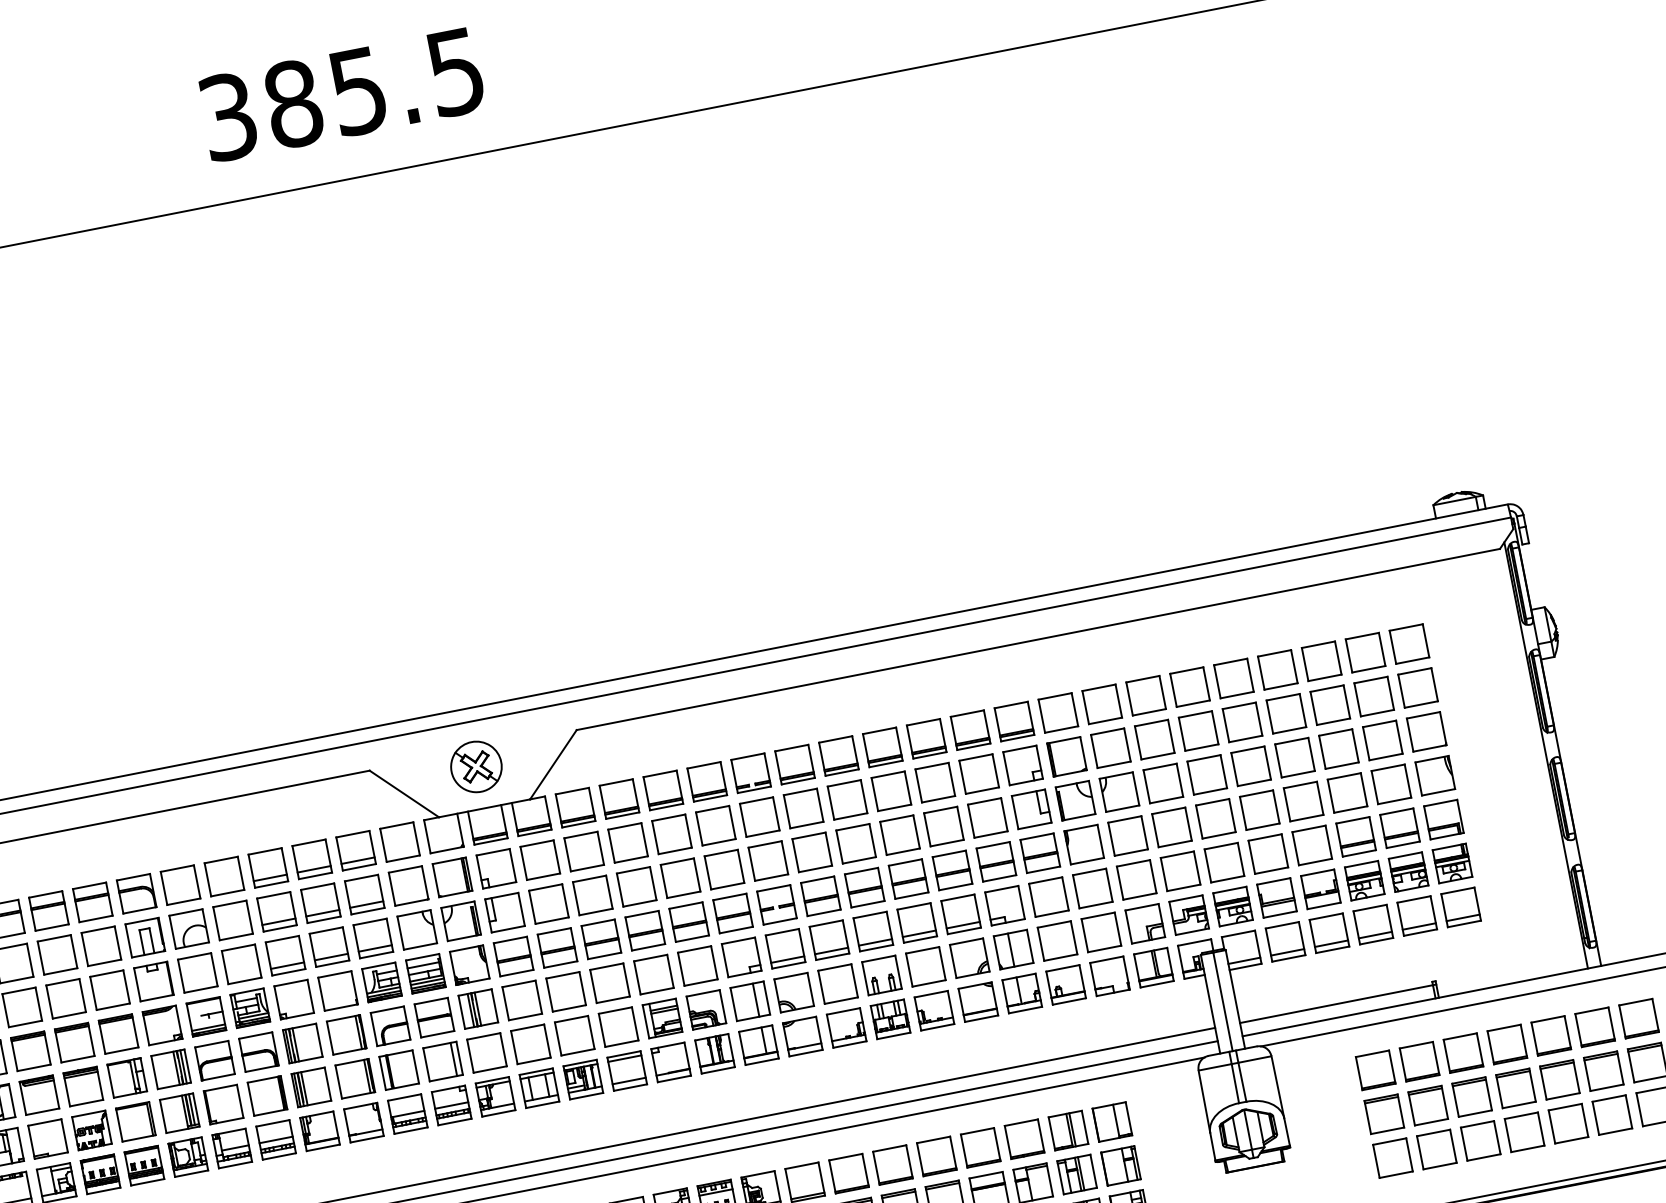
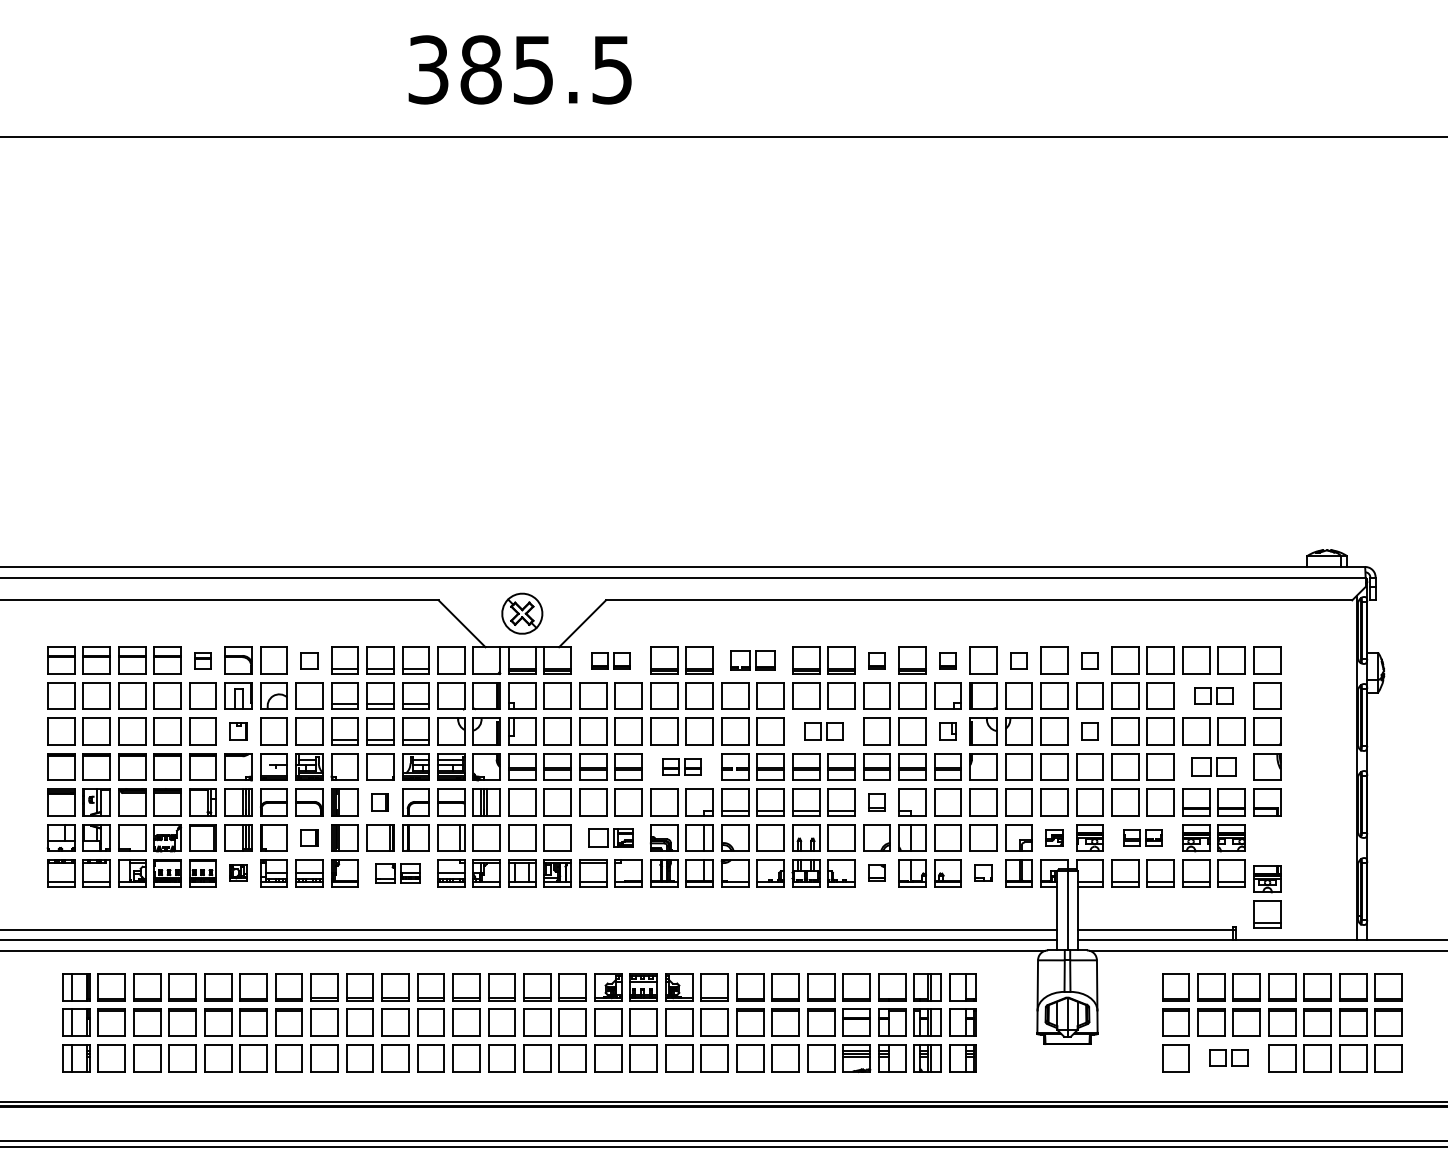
part: (1189, 687) -> (1089, 660), size x0.6
part: (1351, 700) -> (1213, 695), size x0.6
part: (1101, 704) -> (1018, 660), size x0.6
part: (1013, 721) -> (947, 660), size x0.6
part: (925, 738) -> (876, 660), size x0.6
part: (772, 768) -> (752, 660), size x0.7
part: (1206, 774) -> (1089, 731), size x0.6
part: (1368, 788) -> (1213, 766), size x0.7
part: (596, 803) -> (610, 660), size x0.6
part: (1031, 809) -> (947, 731), size x0.6
part: (877, 839) -> (823, 731), size x0.6
part: (224, 876) -> (309, 660), size x0.6
part: (1457, 885) -> (1267, 896), moved
part: (1298, 893) -> (1142, 837), size x0.6
part: (92, 902) -> (202, 660), size x0.6
part: (960, 914) -> (876, 802), size x0.6
part: (1189, 914) -> (1054, 837), size x0.6
part: (710, 917) -> (681, 766), size x0.6
part: (1110, 976) -> (983, 873), size x0.6
part: (153, 981) -> (238, 731), size x0.6
part: (977, 1002) -> (876, 873), size x0.6
part: (639, 1022) -> (610, 837), size x0.7
part: (346, 1034) -> (380, 802), size x0.6
part: (267, 1095) -> (309, 837), size x0.6
part: (385, 1118) -> (397, 873), size x0.7
part: (1458, 1145) -> (1228, 1058), size x0.6
part: (188, 1157) -> (238, 873), size x0.6

